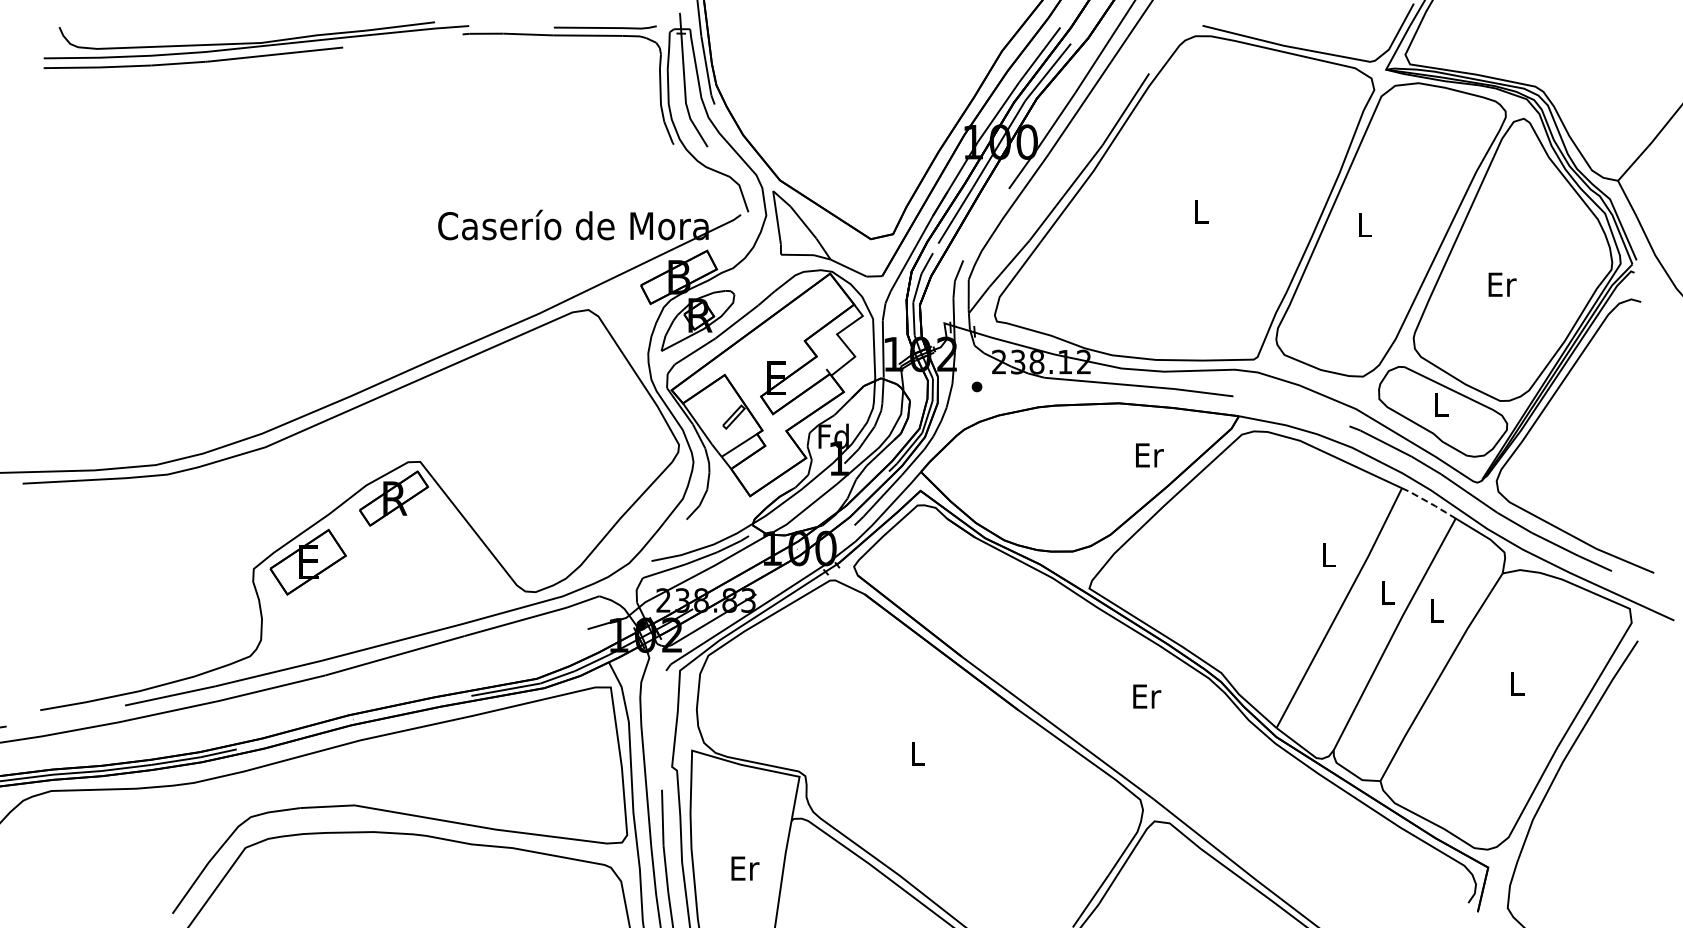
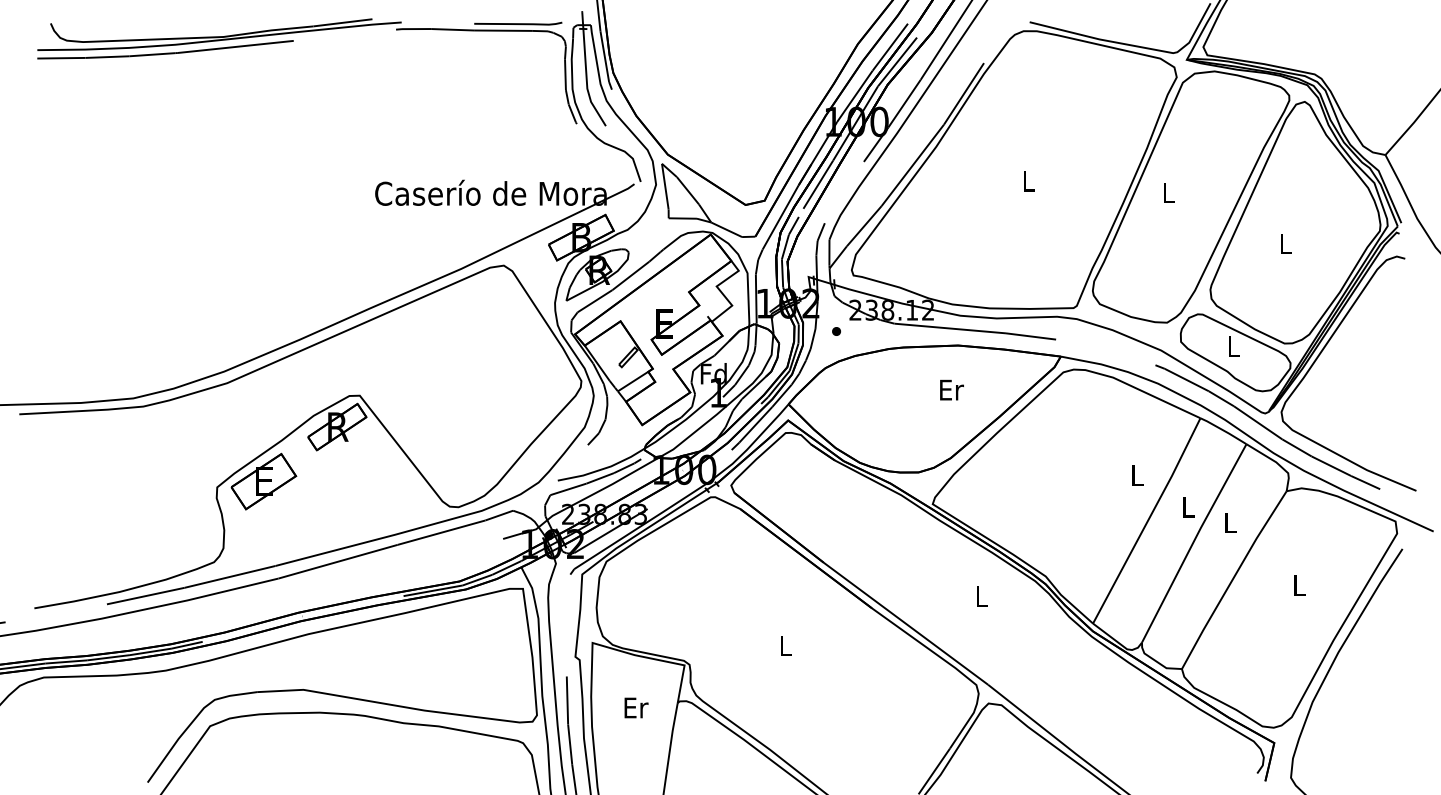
text: (1502, 284) -> (1286, 243), Er -> L
text: (1149, 455) -> (951, 390), moved
line: (1429, 502) -> (1224, 430), dashed -> solid
text: (1147, 696) -> (982, 596), Er -> L
text: (745, 868) -> (636, 707), moved

